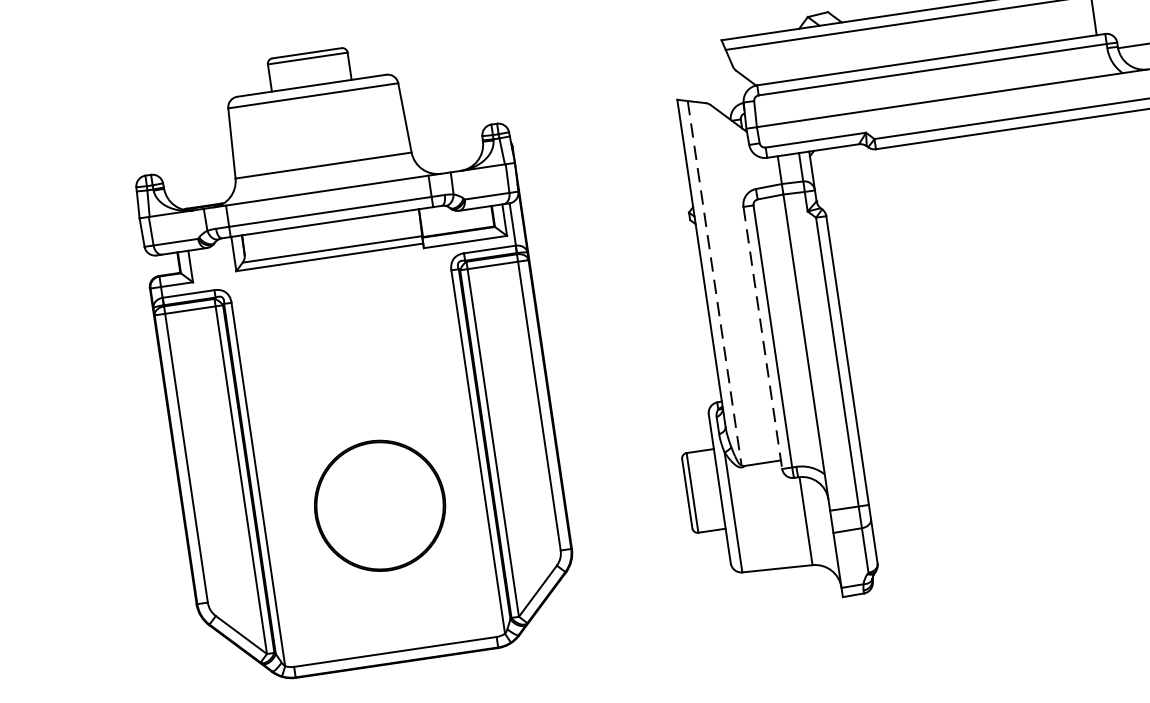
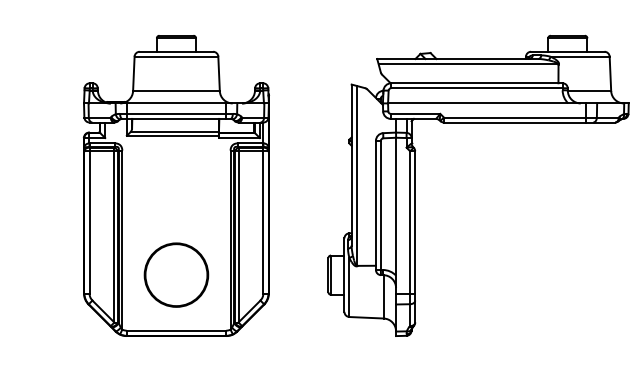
line: (714, 282) -> (356, 175), dashed -> solid
line: (761, 338) -> (375, 205), dashed -> solid
part: (379, 504) -> (176, 274), moved

